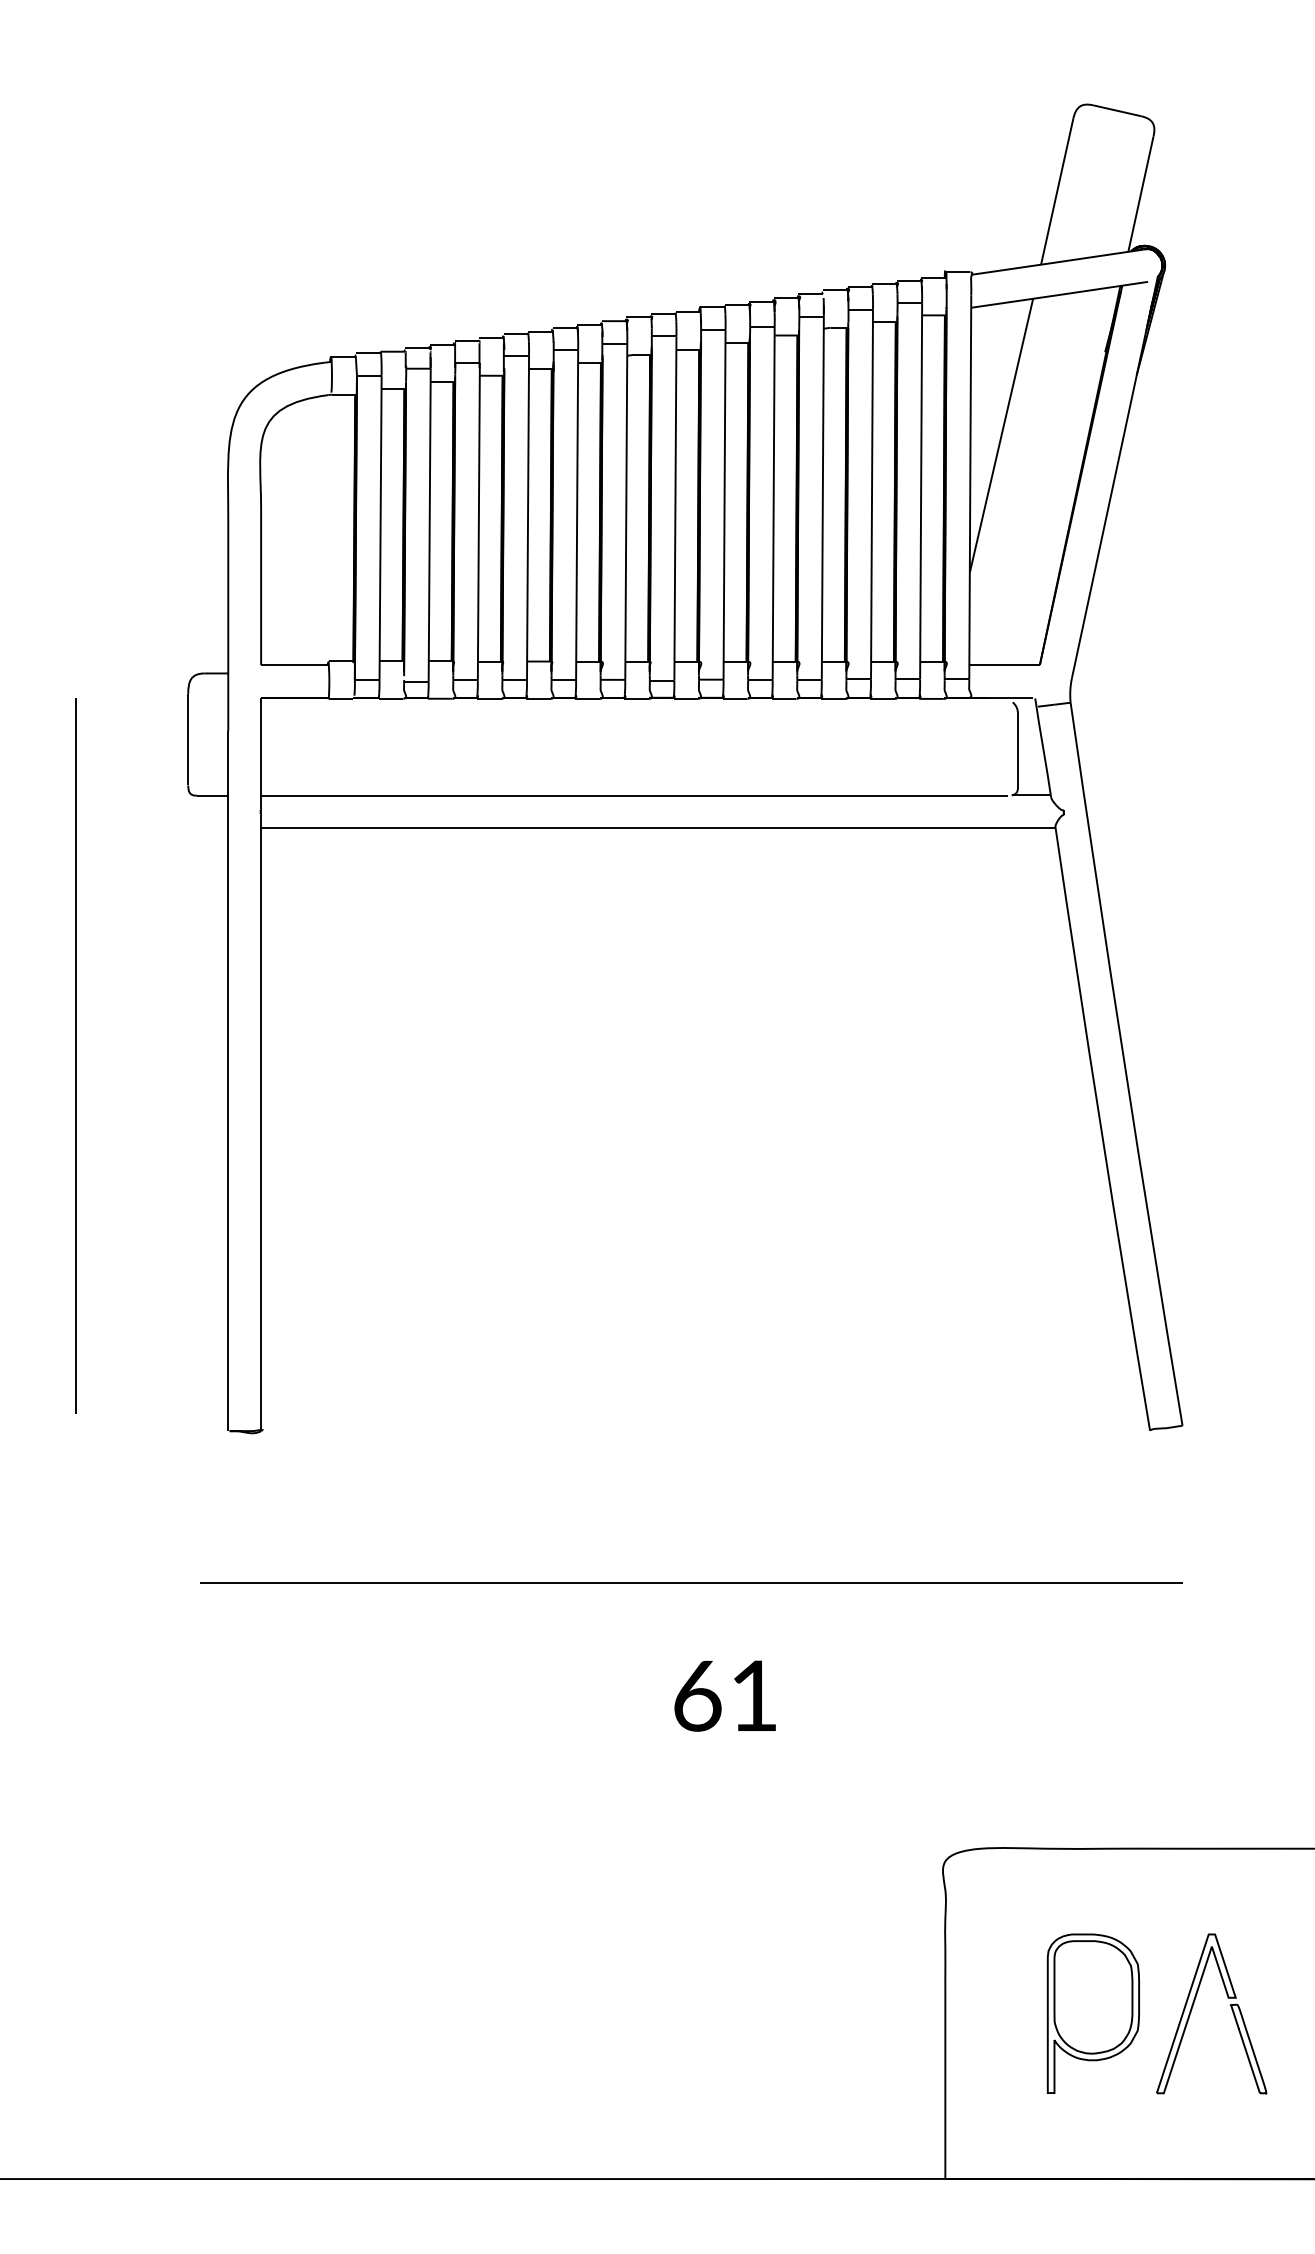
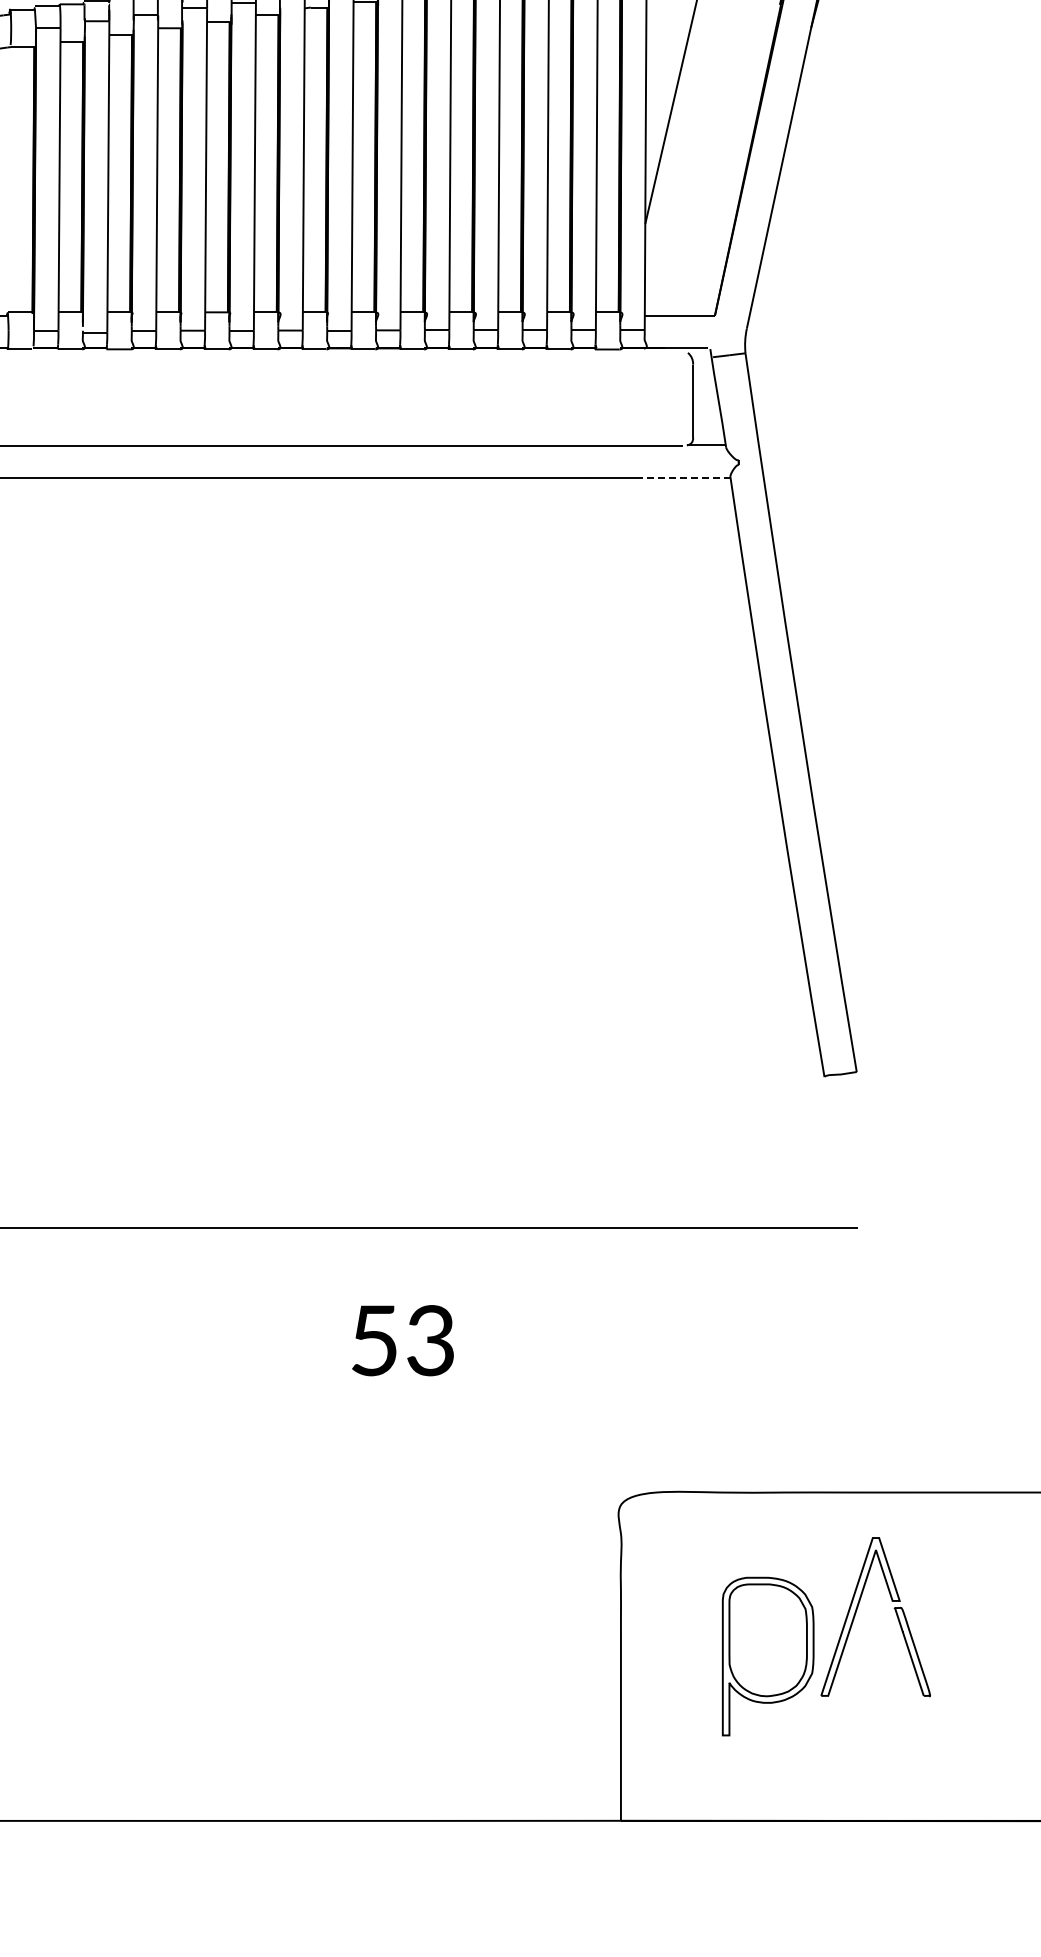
line: (1009, 828) -> (684, 478), solid -> dashed
text: (725, 1695) -> (402, 1340), 61 -> 53
part: (1193, 2006) -> (857, 1609), moved

